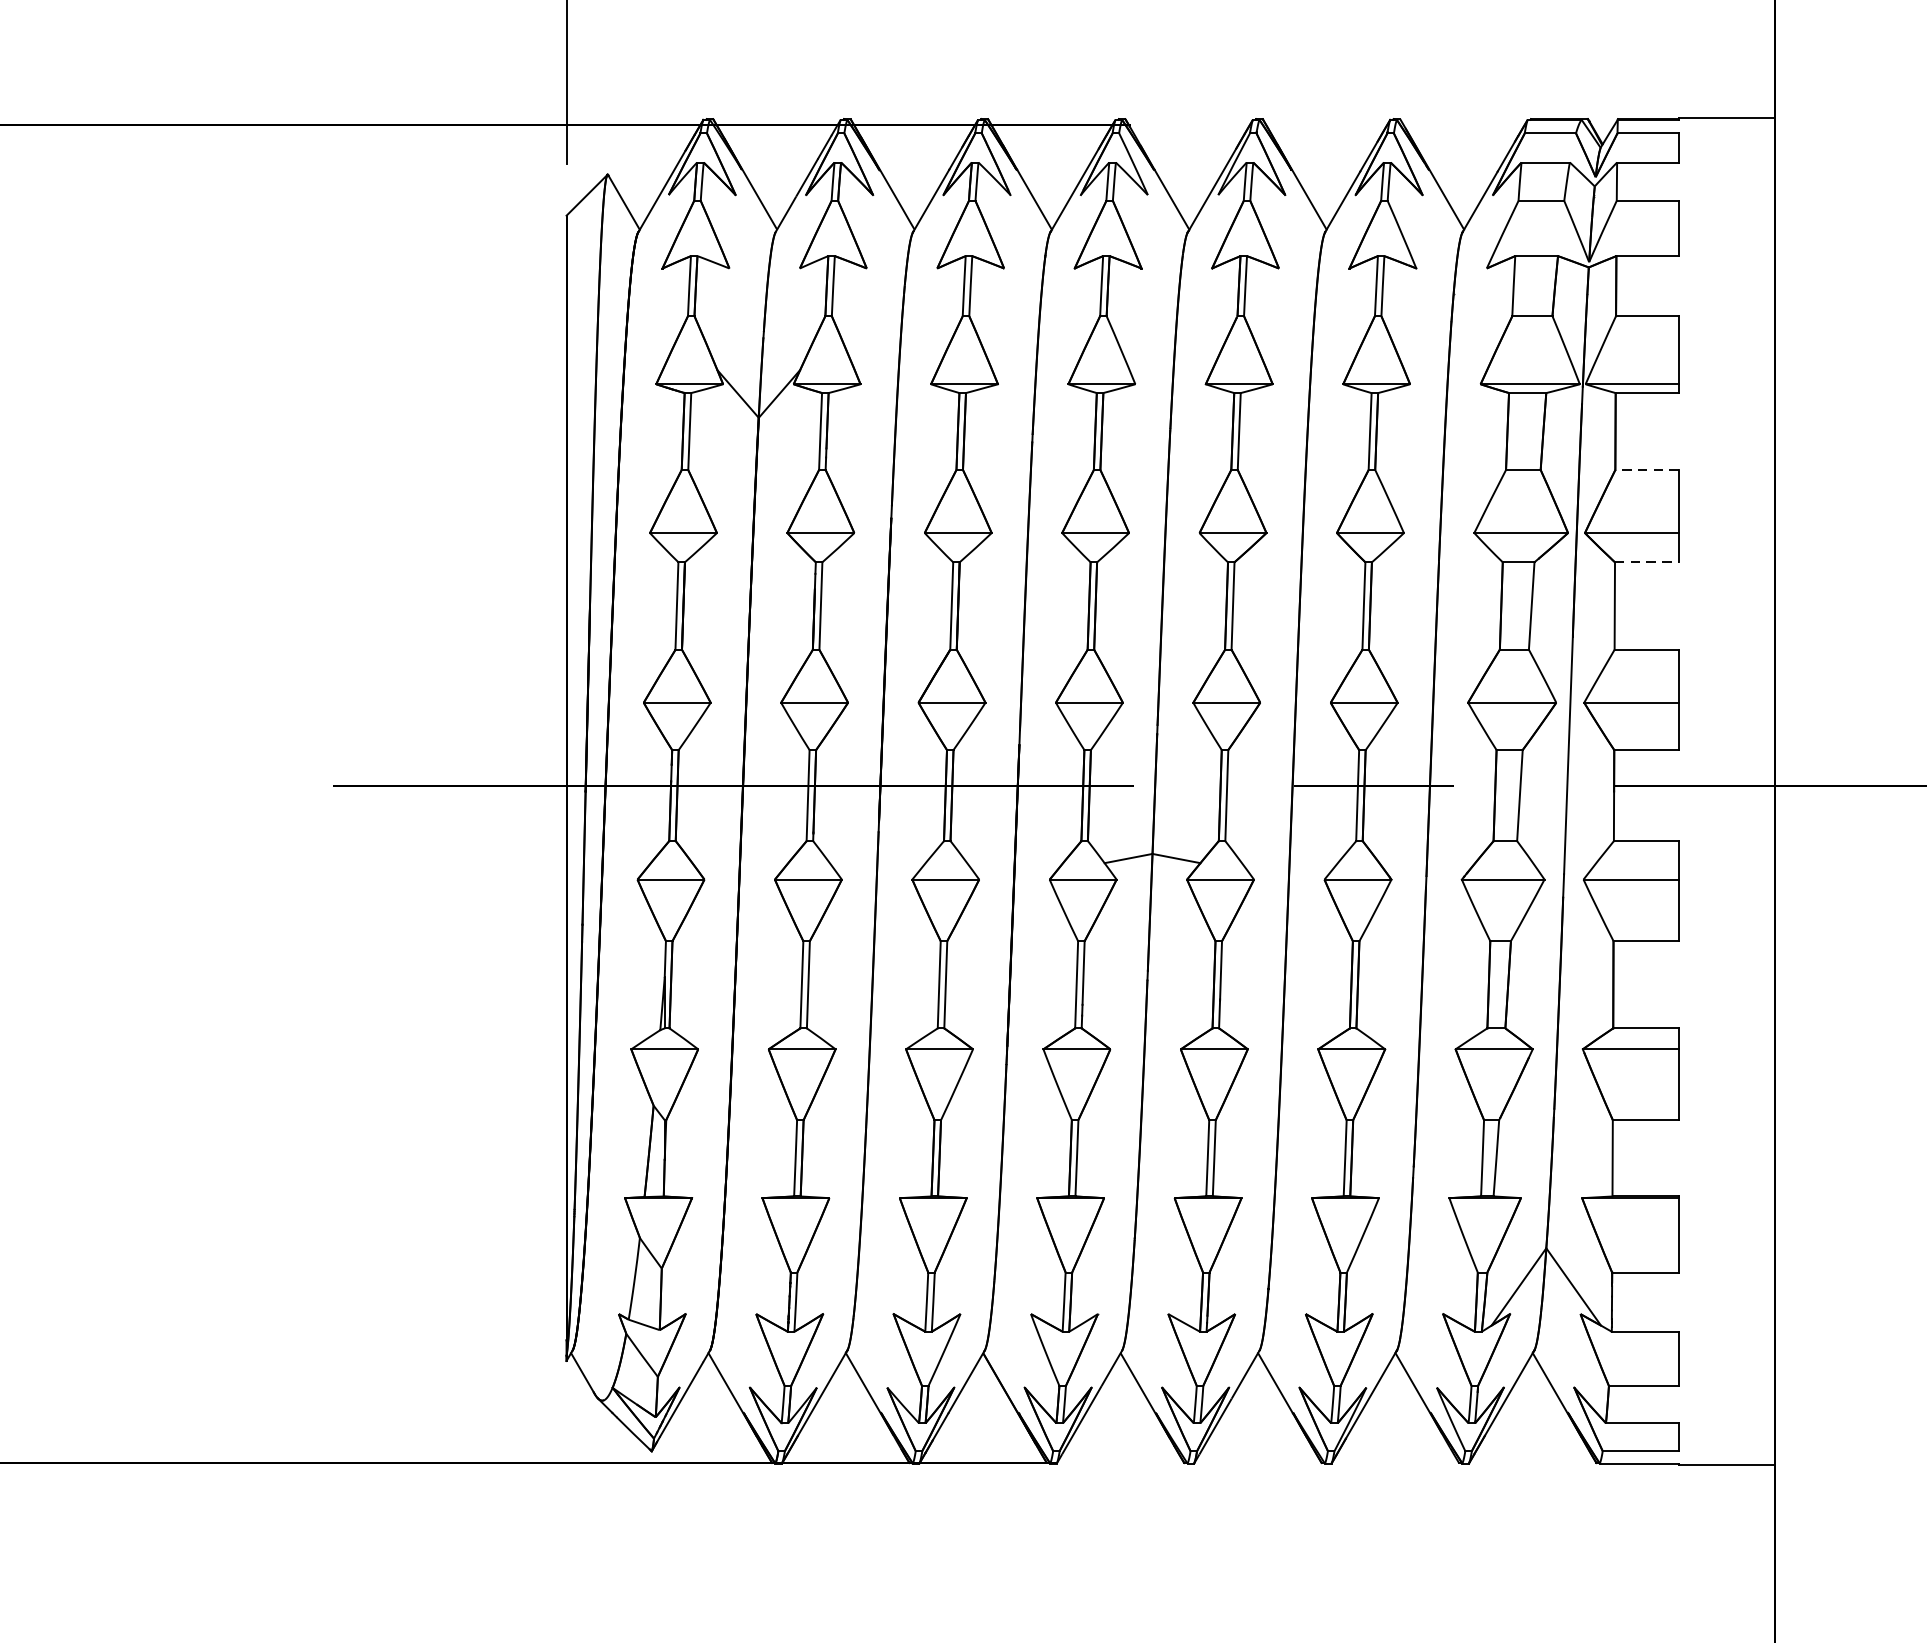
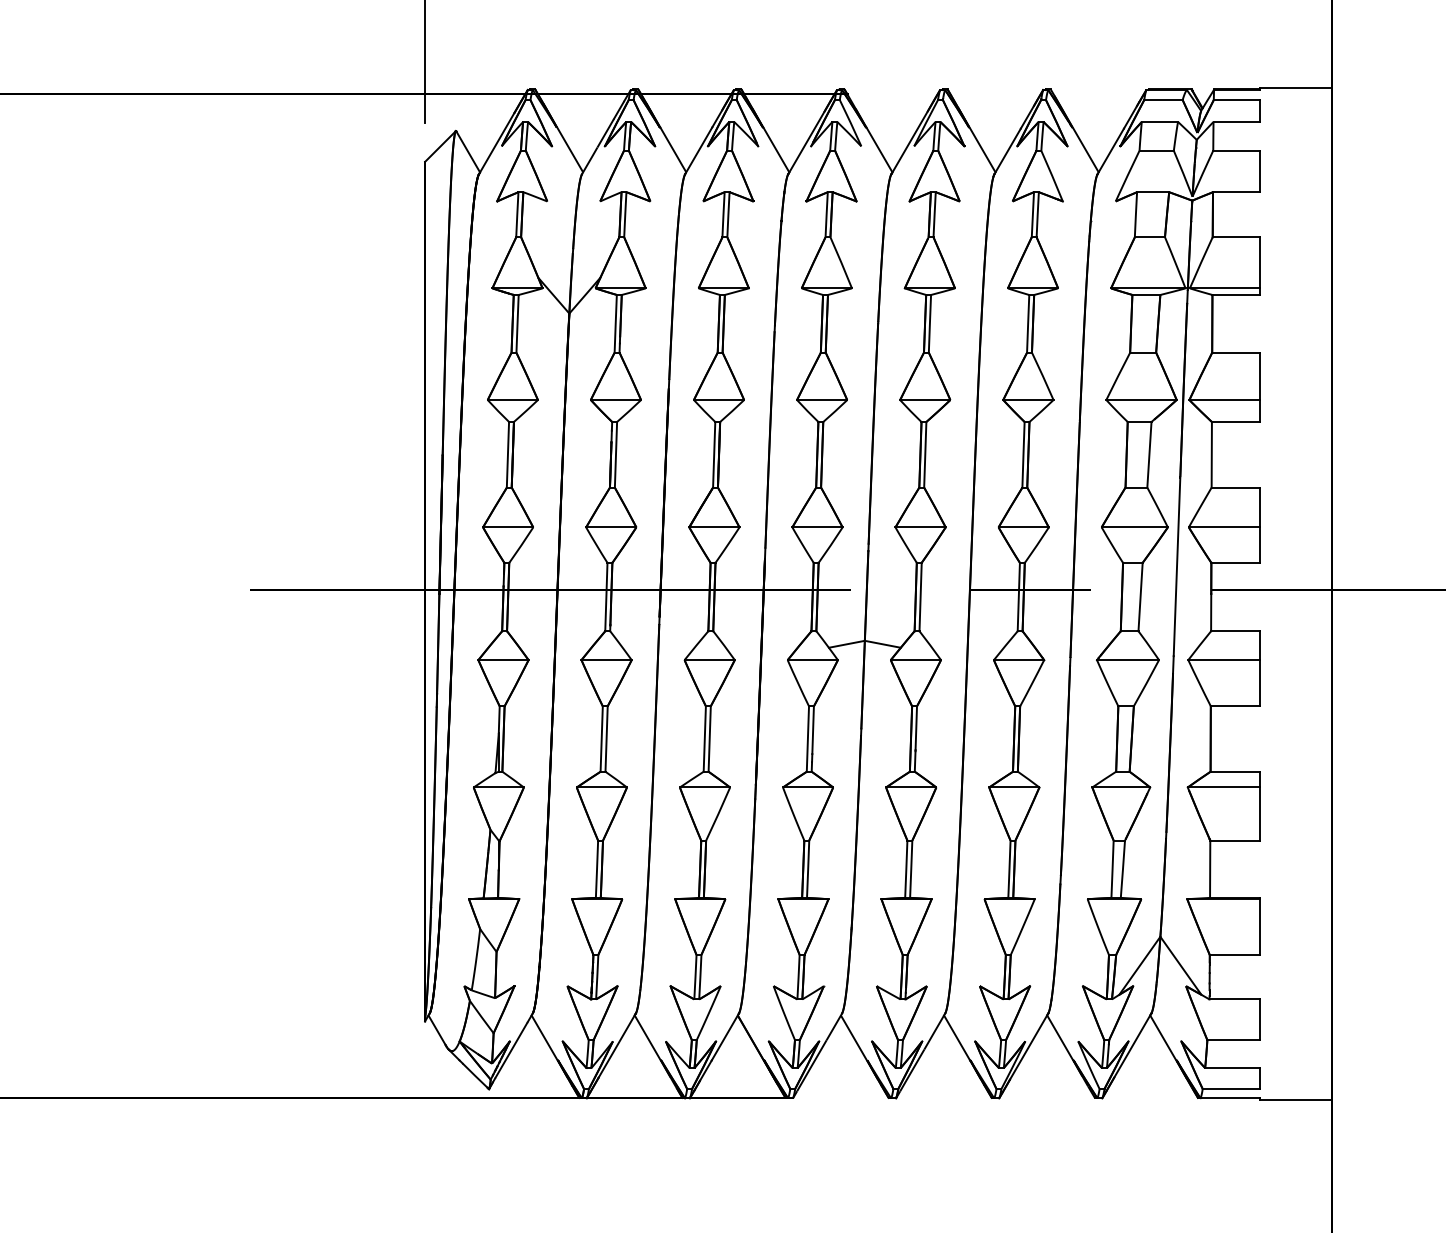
line: (1646, 469) -> (1235, 352), dashed -> solid
line: (1646, 561) -> (1235, 421), dashed -> solid

